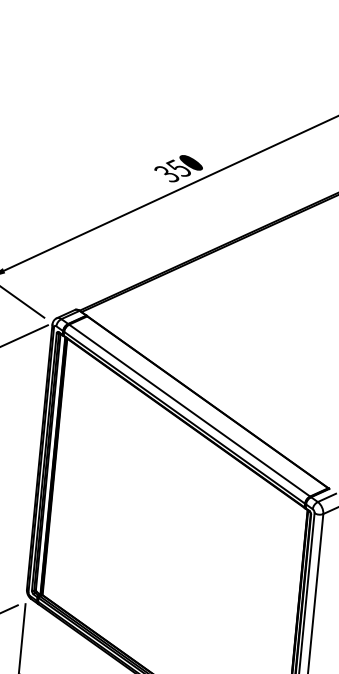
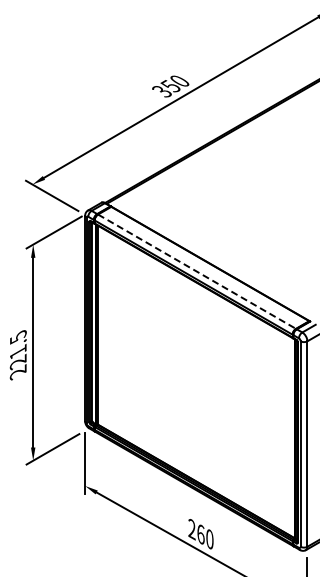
line: (190, 410) -> (197, 271), solid -> dashed

